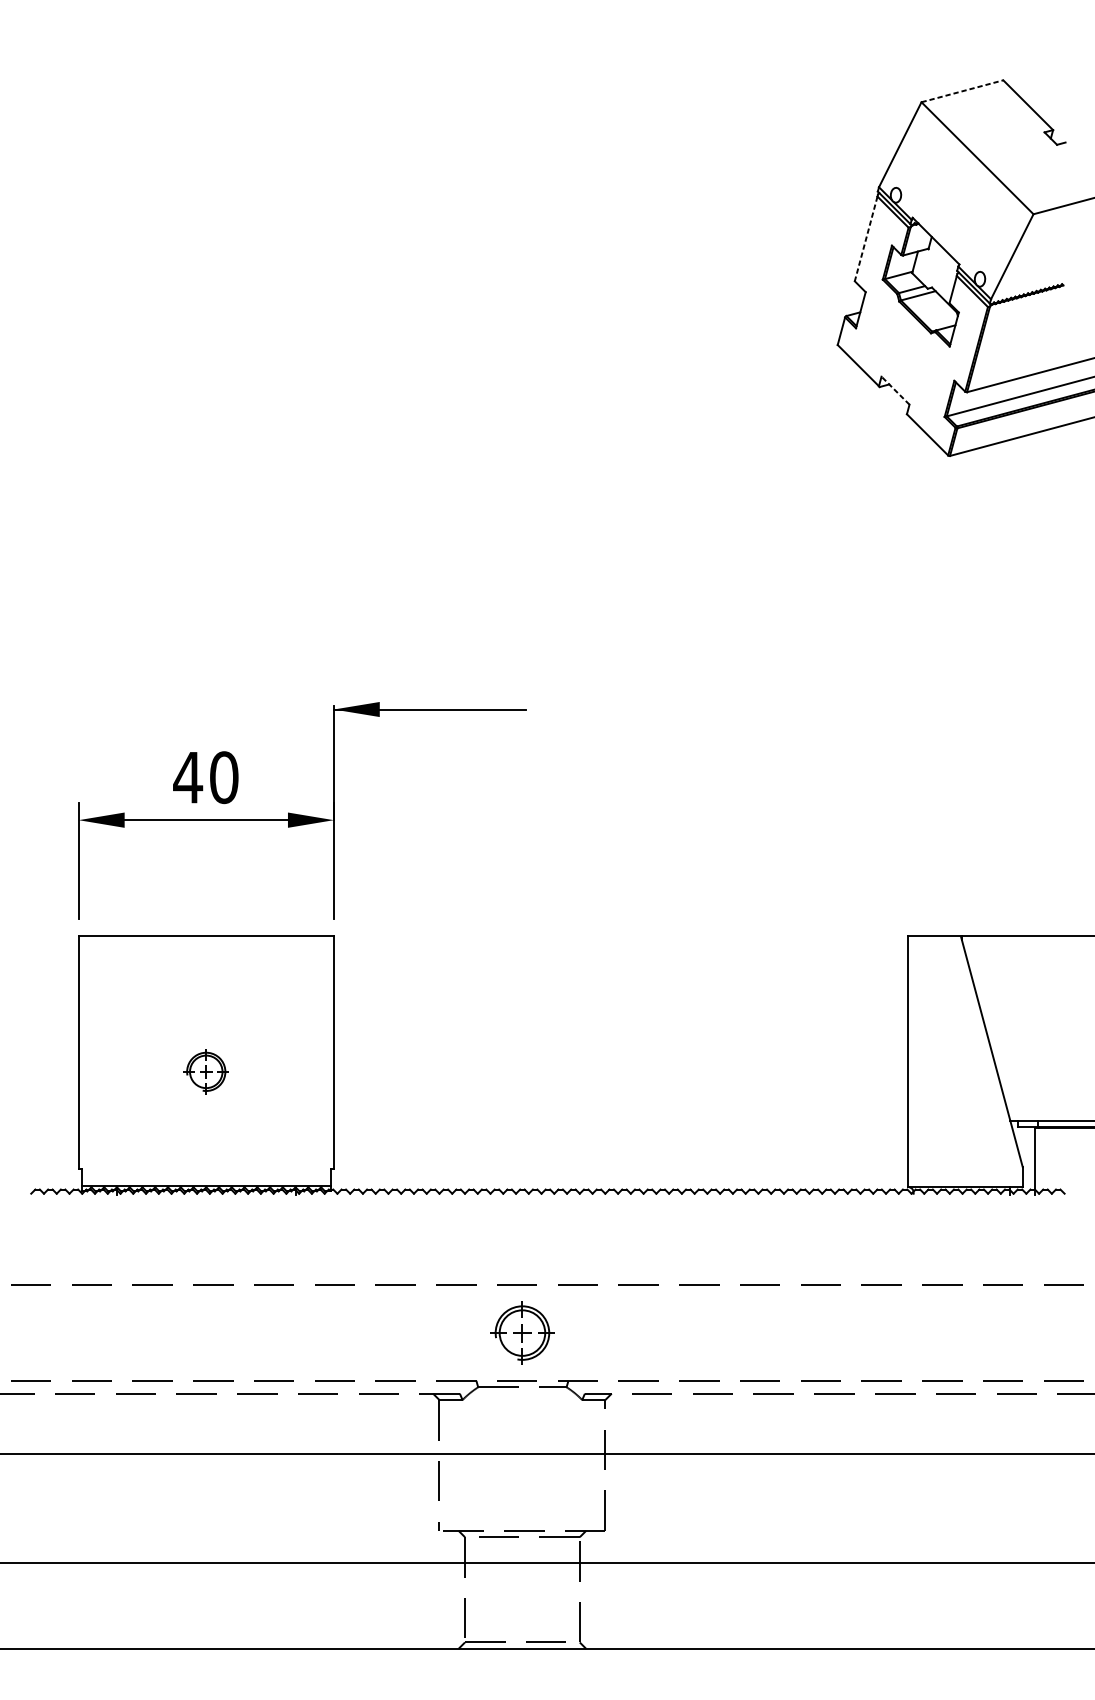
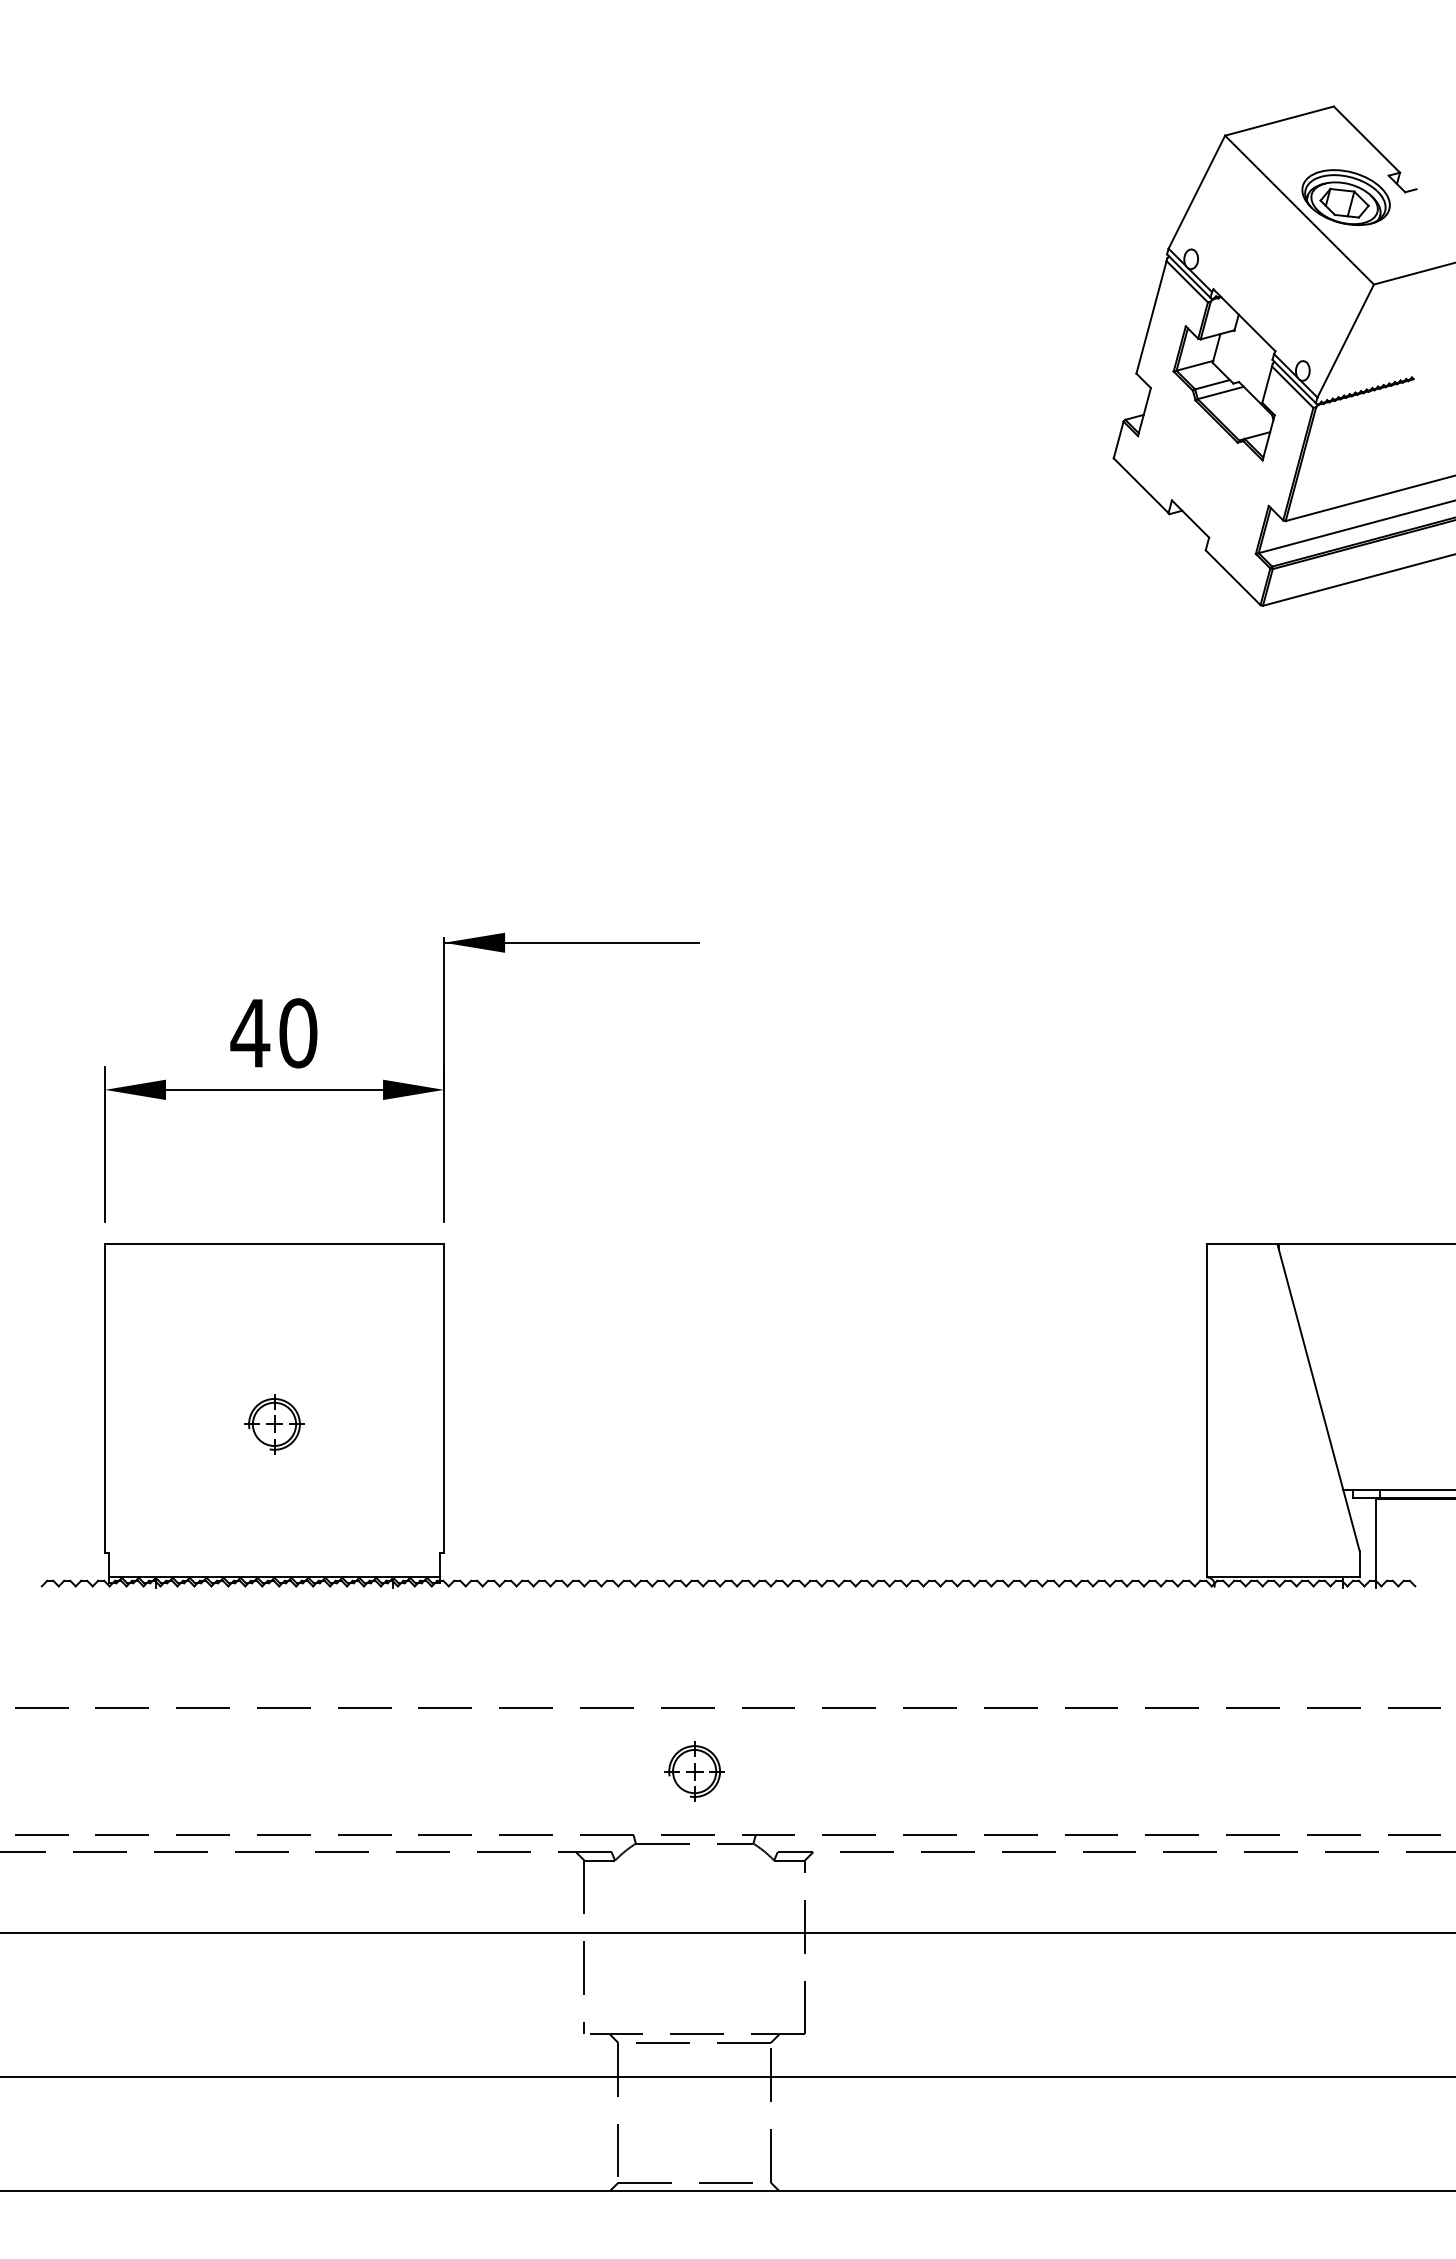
line: (962, 90) -> (1279, 120), dashed -> solid
part: (1012, 148) -> (1345, 197), added
line: (866, 239) -> (1151, 317), dashed -> solid
line: (895, 390) -> (1190, 518), dashed -> solid
part: (522, 1333) -> (694, 1771), size x0.71

